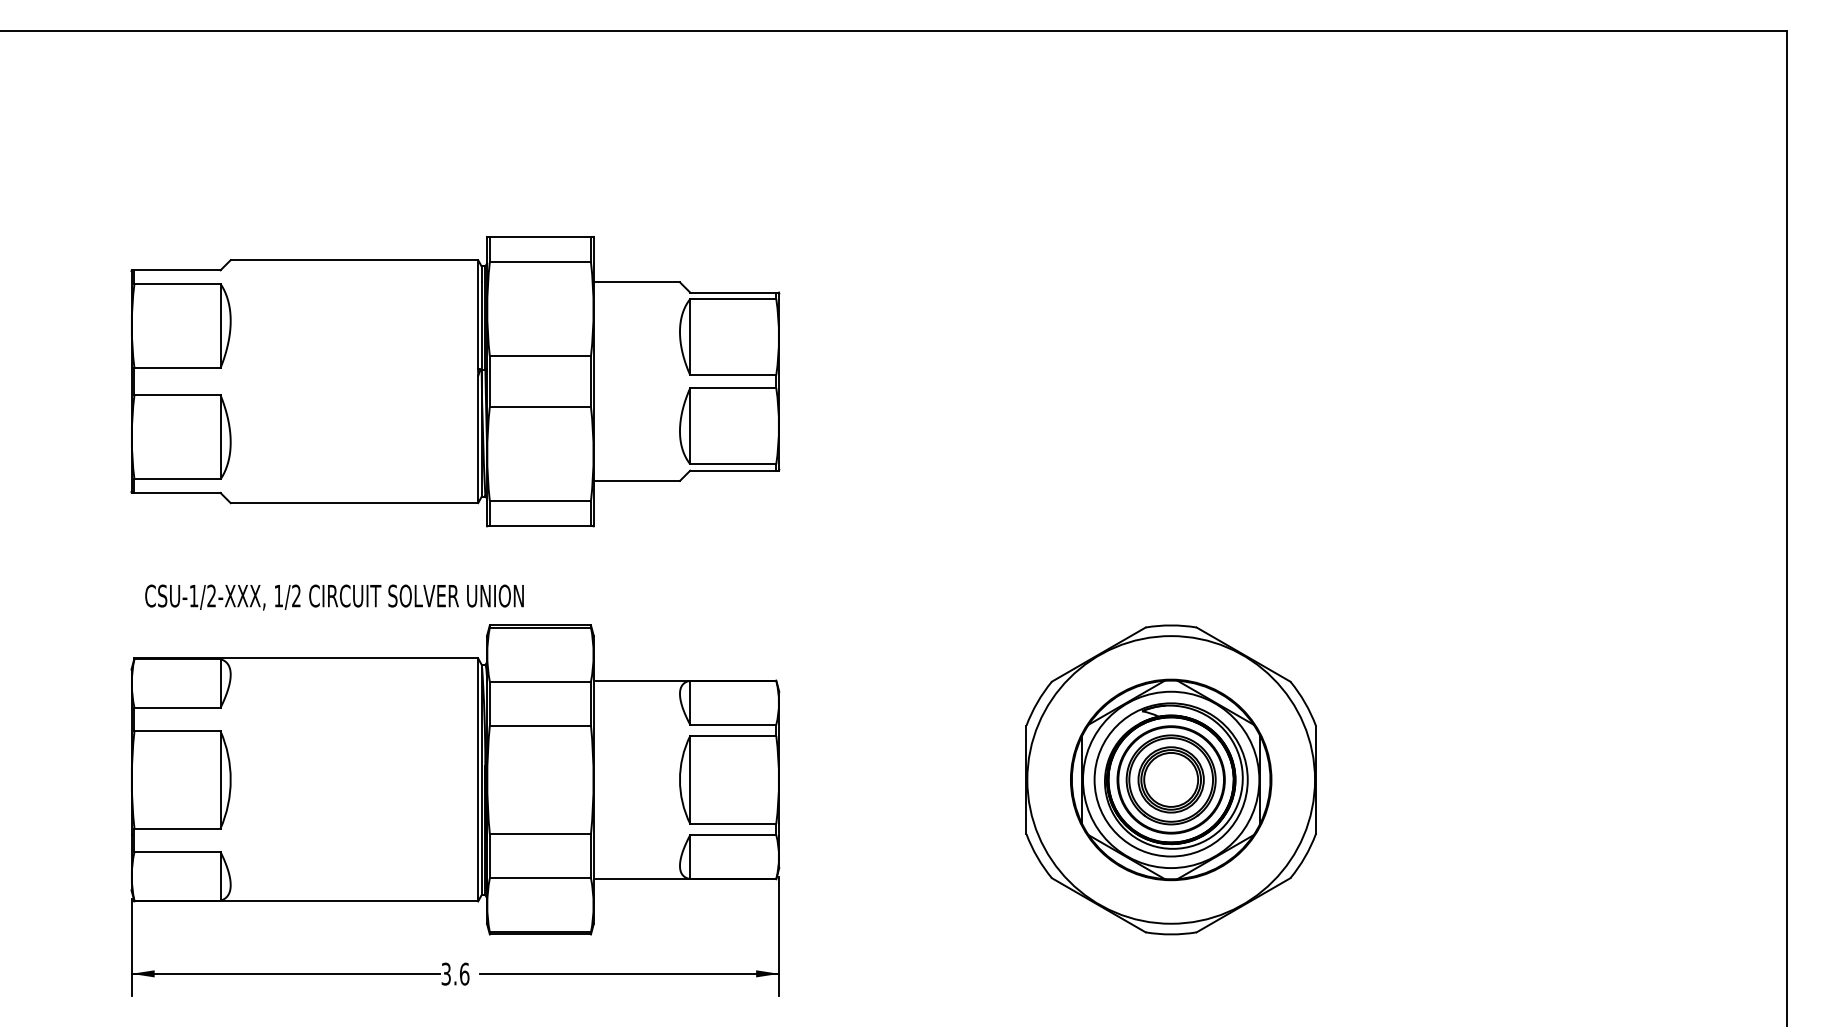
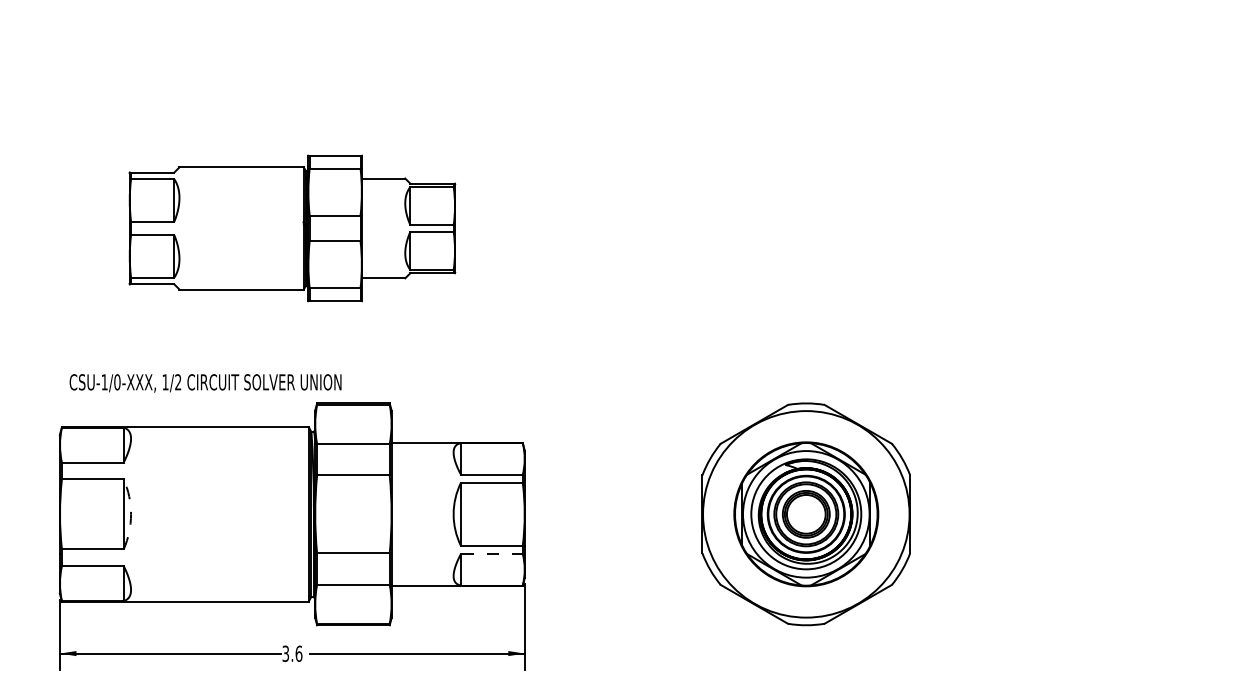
part: (455, 381) -> (292, 228), size x0.7
text: (211, 595) -> (117, 381), CSU-1/2-XXX, -> CSU-1/0-XXX,
arc: (230, 779) -> (130, 514), solid -> dashed
line: (733, 835) -> (492, 554), solid -> dashed

